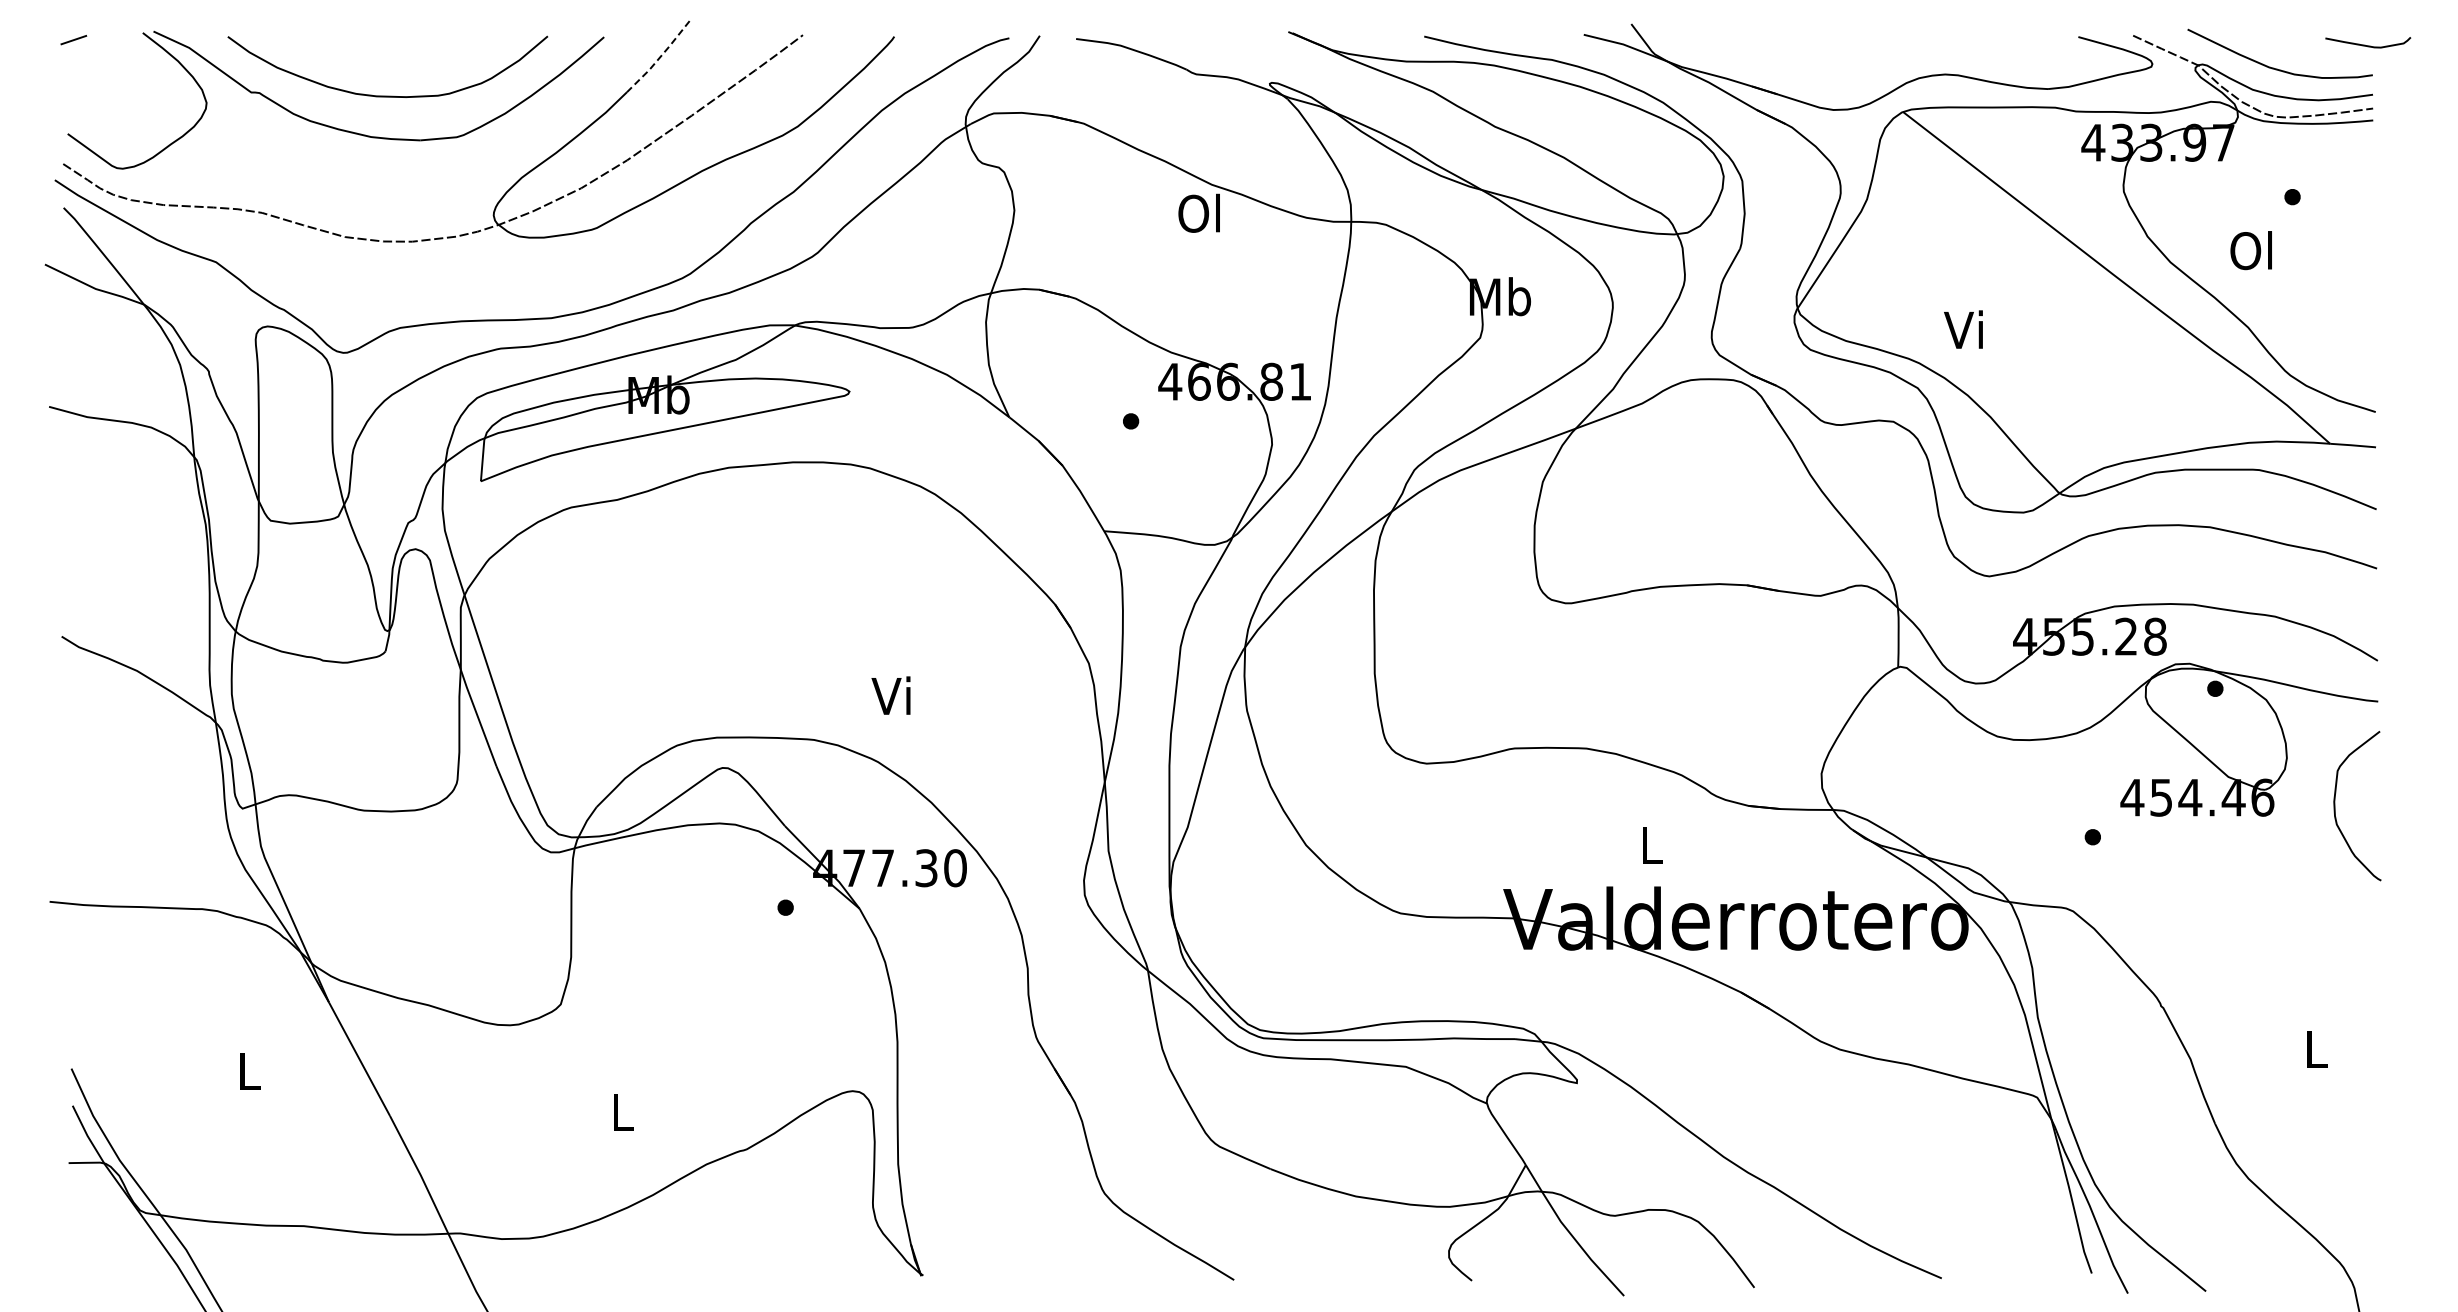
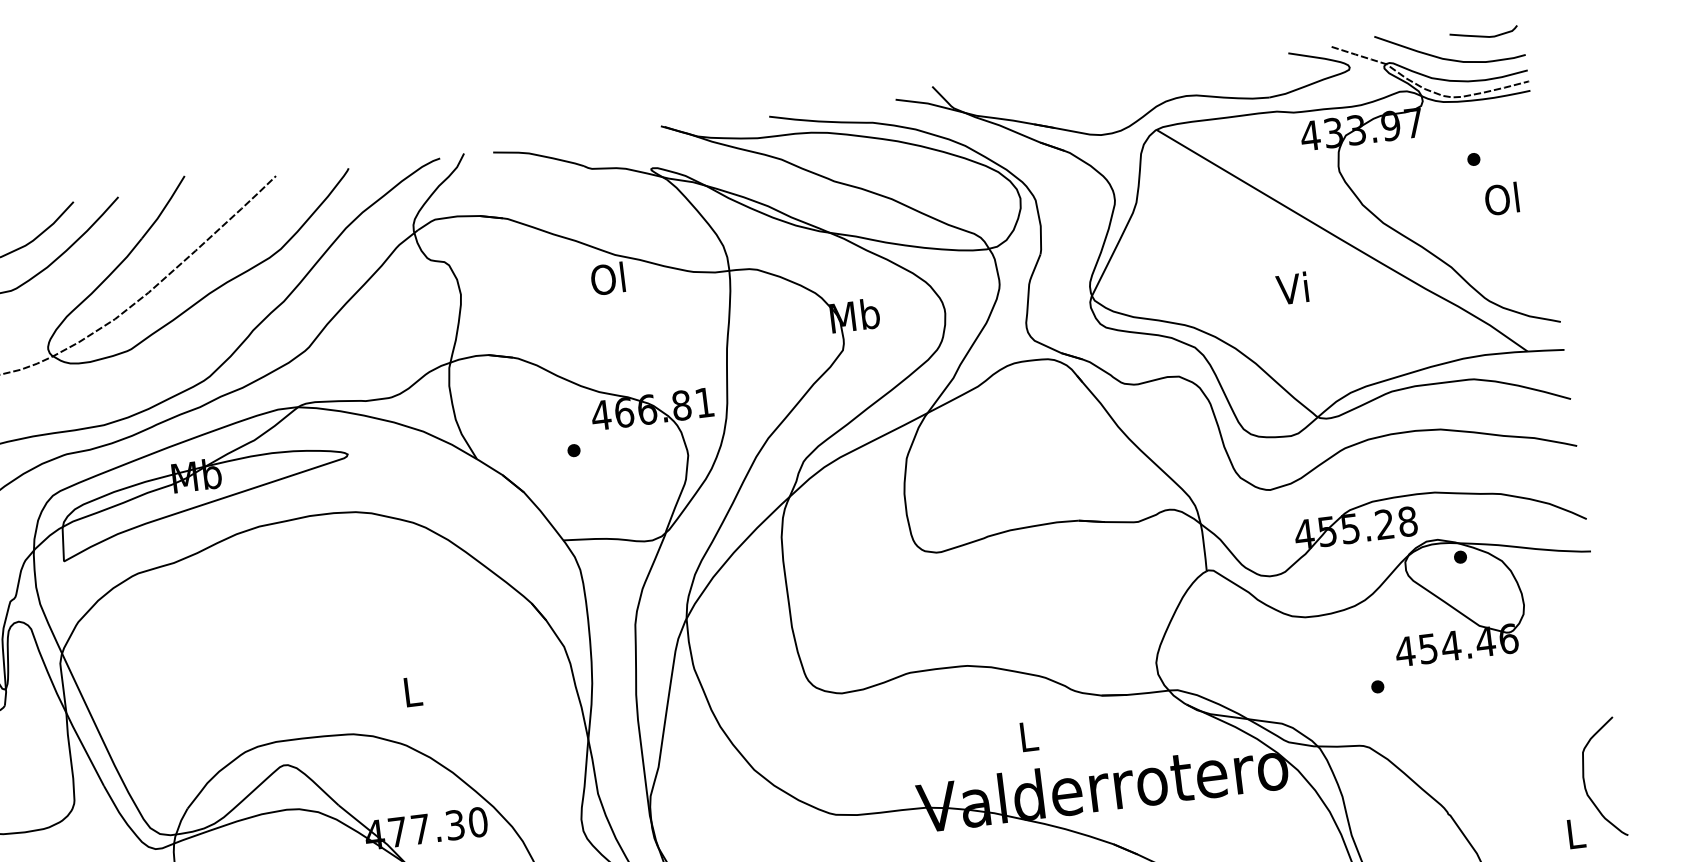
curve: (2368, 45) -> (1484, 36), moved
line: (659, 58) -> (164, 208), dashed -> solid
text: (2250, 250) -> (1501, 199), moved
text: (1963, 329) -> (1292, 288), moved
text: (890, 695) -> (409, 691), Vi -> L
curve: (2335, 806) -> (1584, 780), moved

